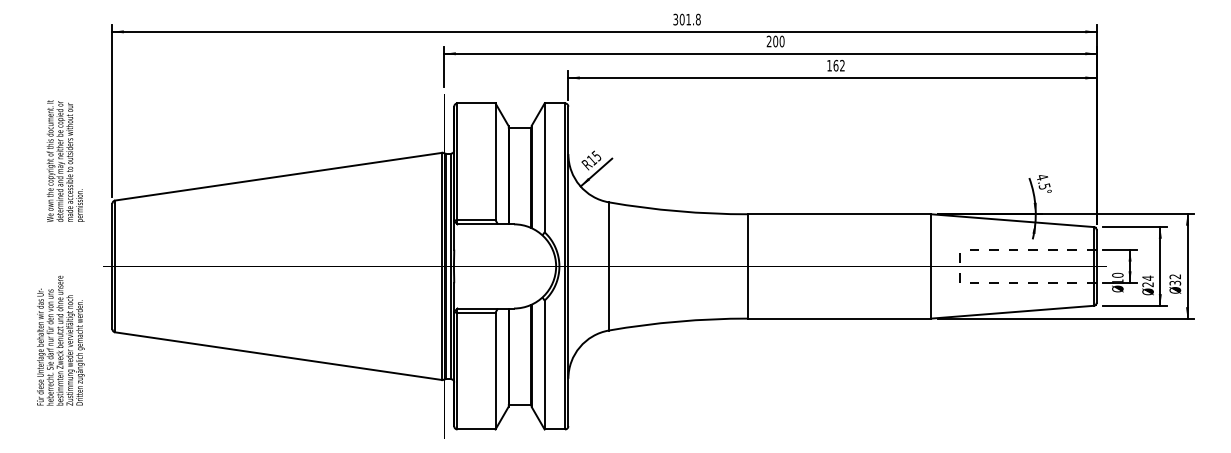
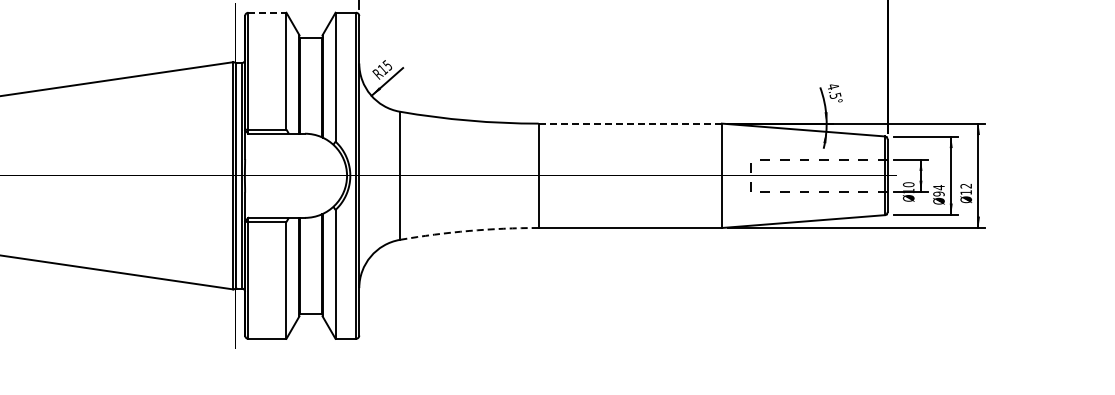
line: (477, 103) -> (268, 12), solid -> dashed
line: (839, 214) -> (630, 123), solid -> dashed
text: (1175, 282) -> (966, 191), 32 -> 12
text: (1147, 284) -> (938, 193), 24 -> 94
arc: (678, 321) -> (469, 230), solid -> dashed

